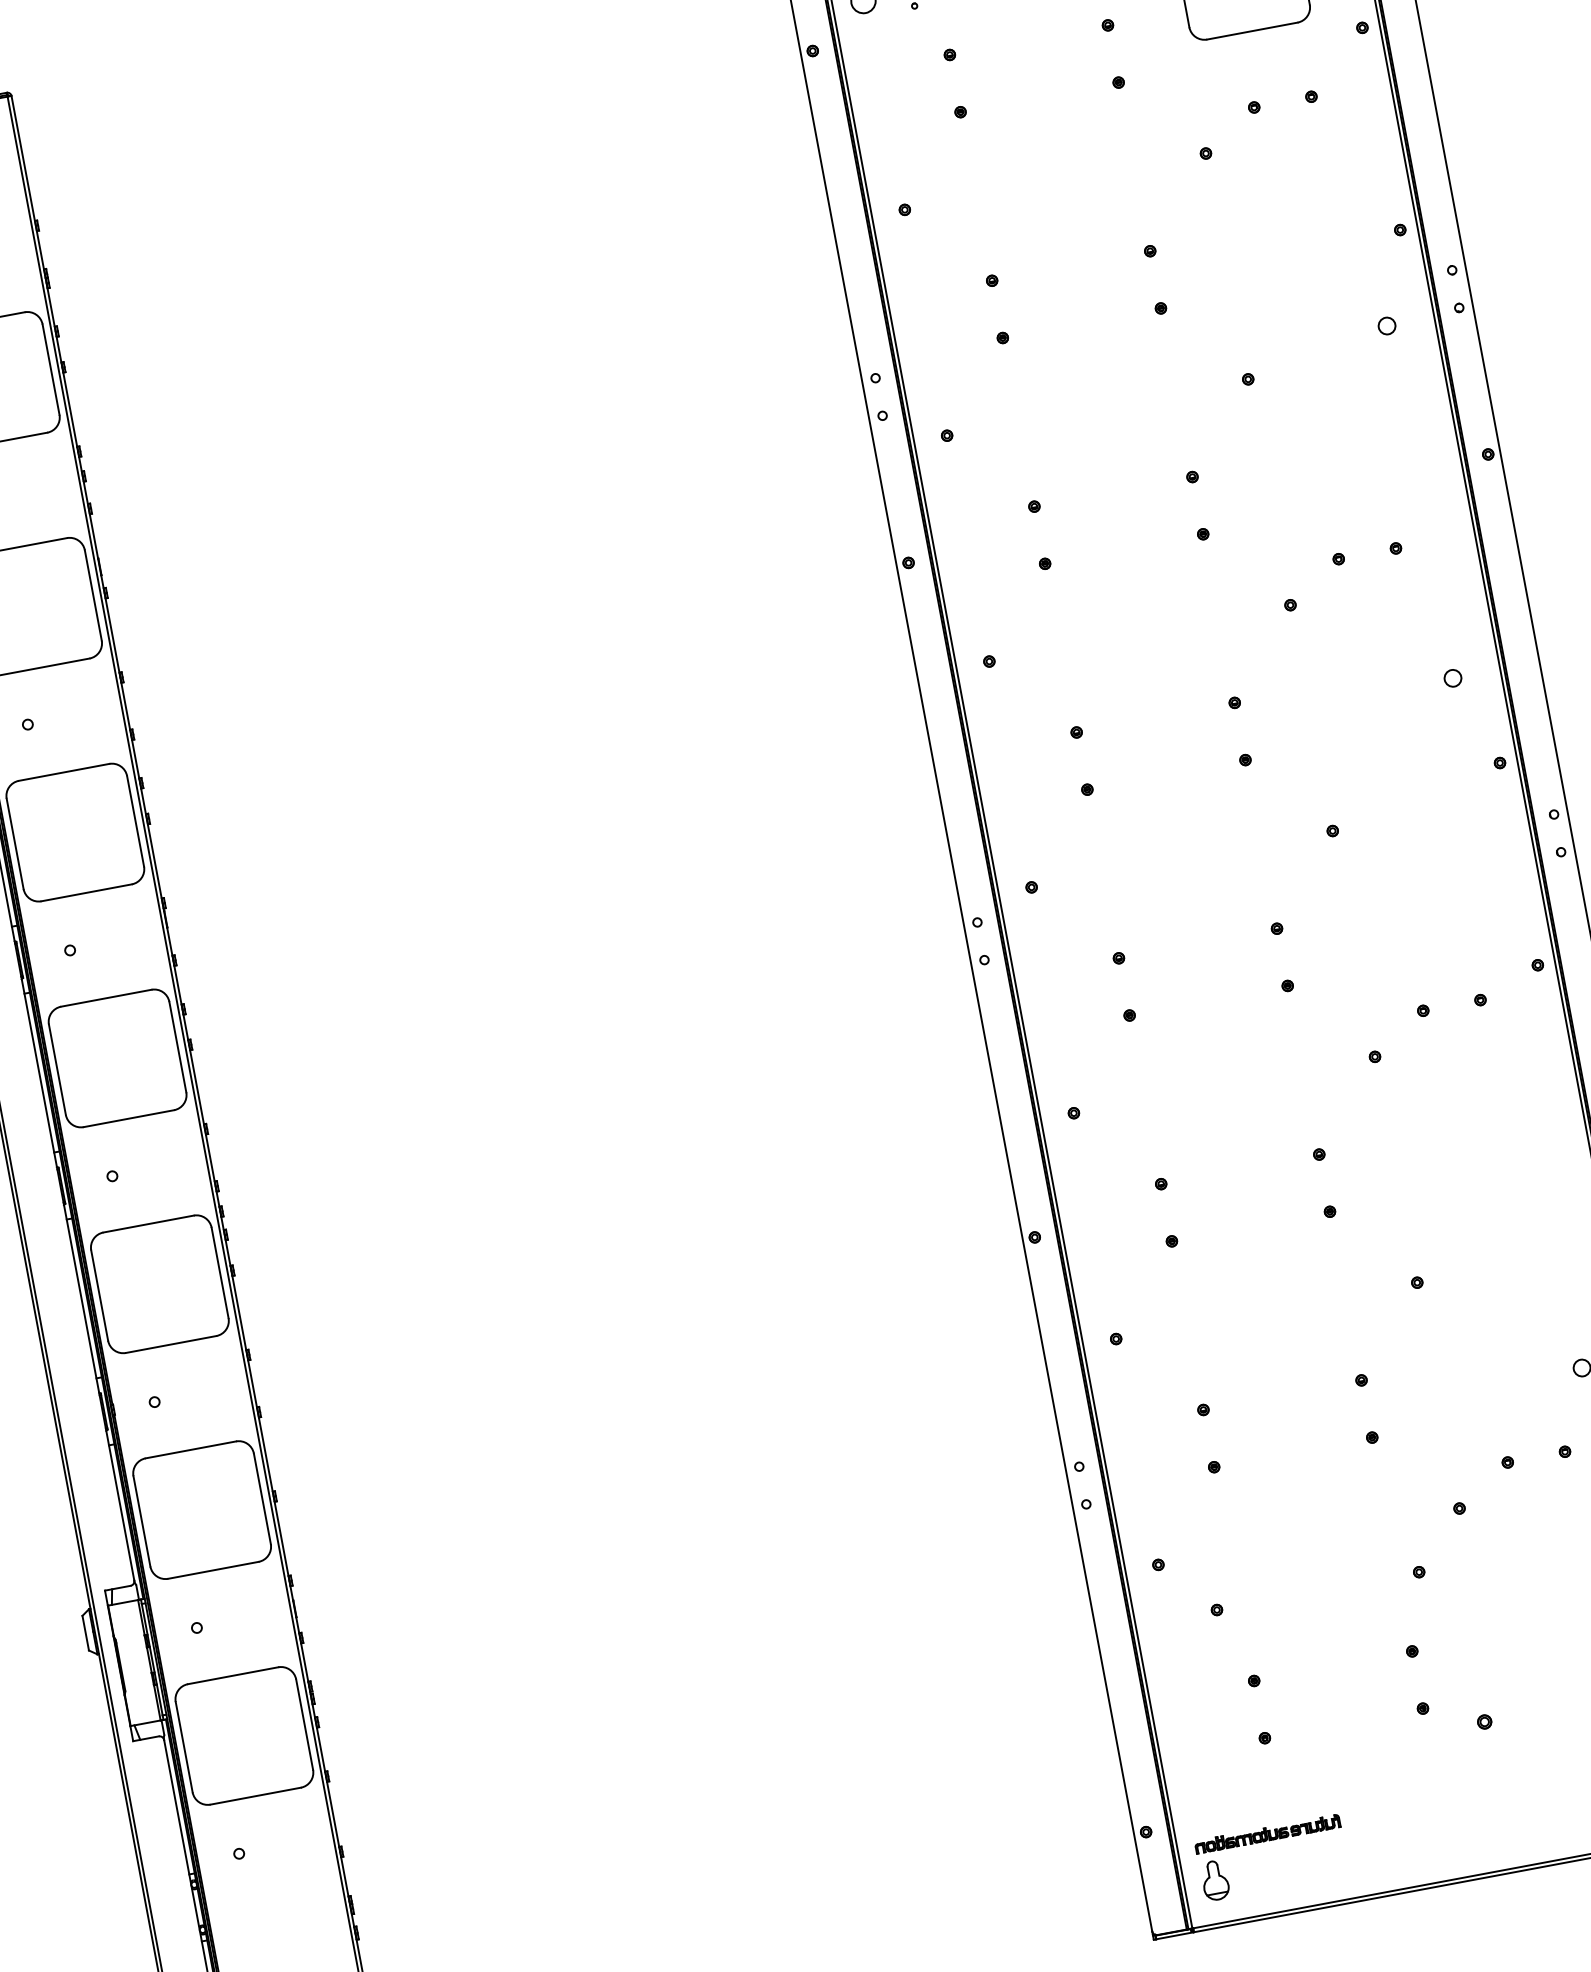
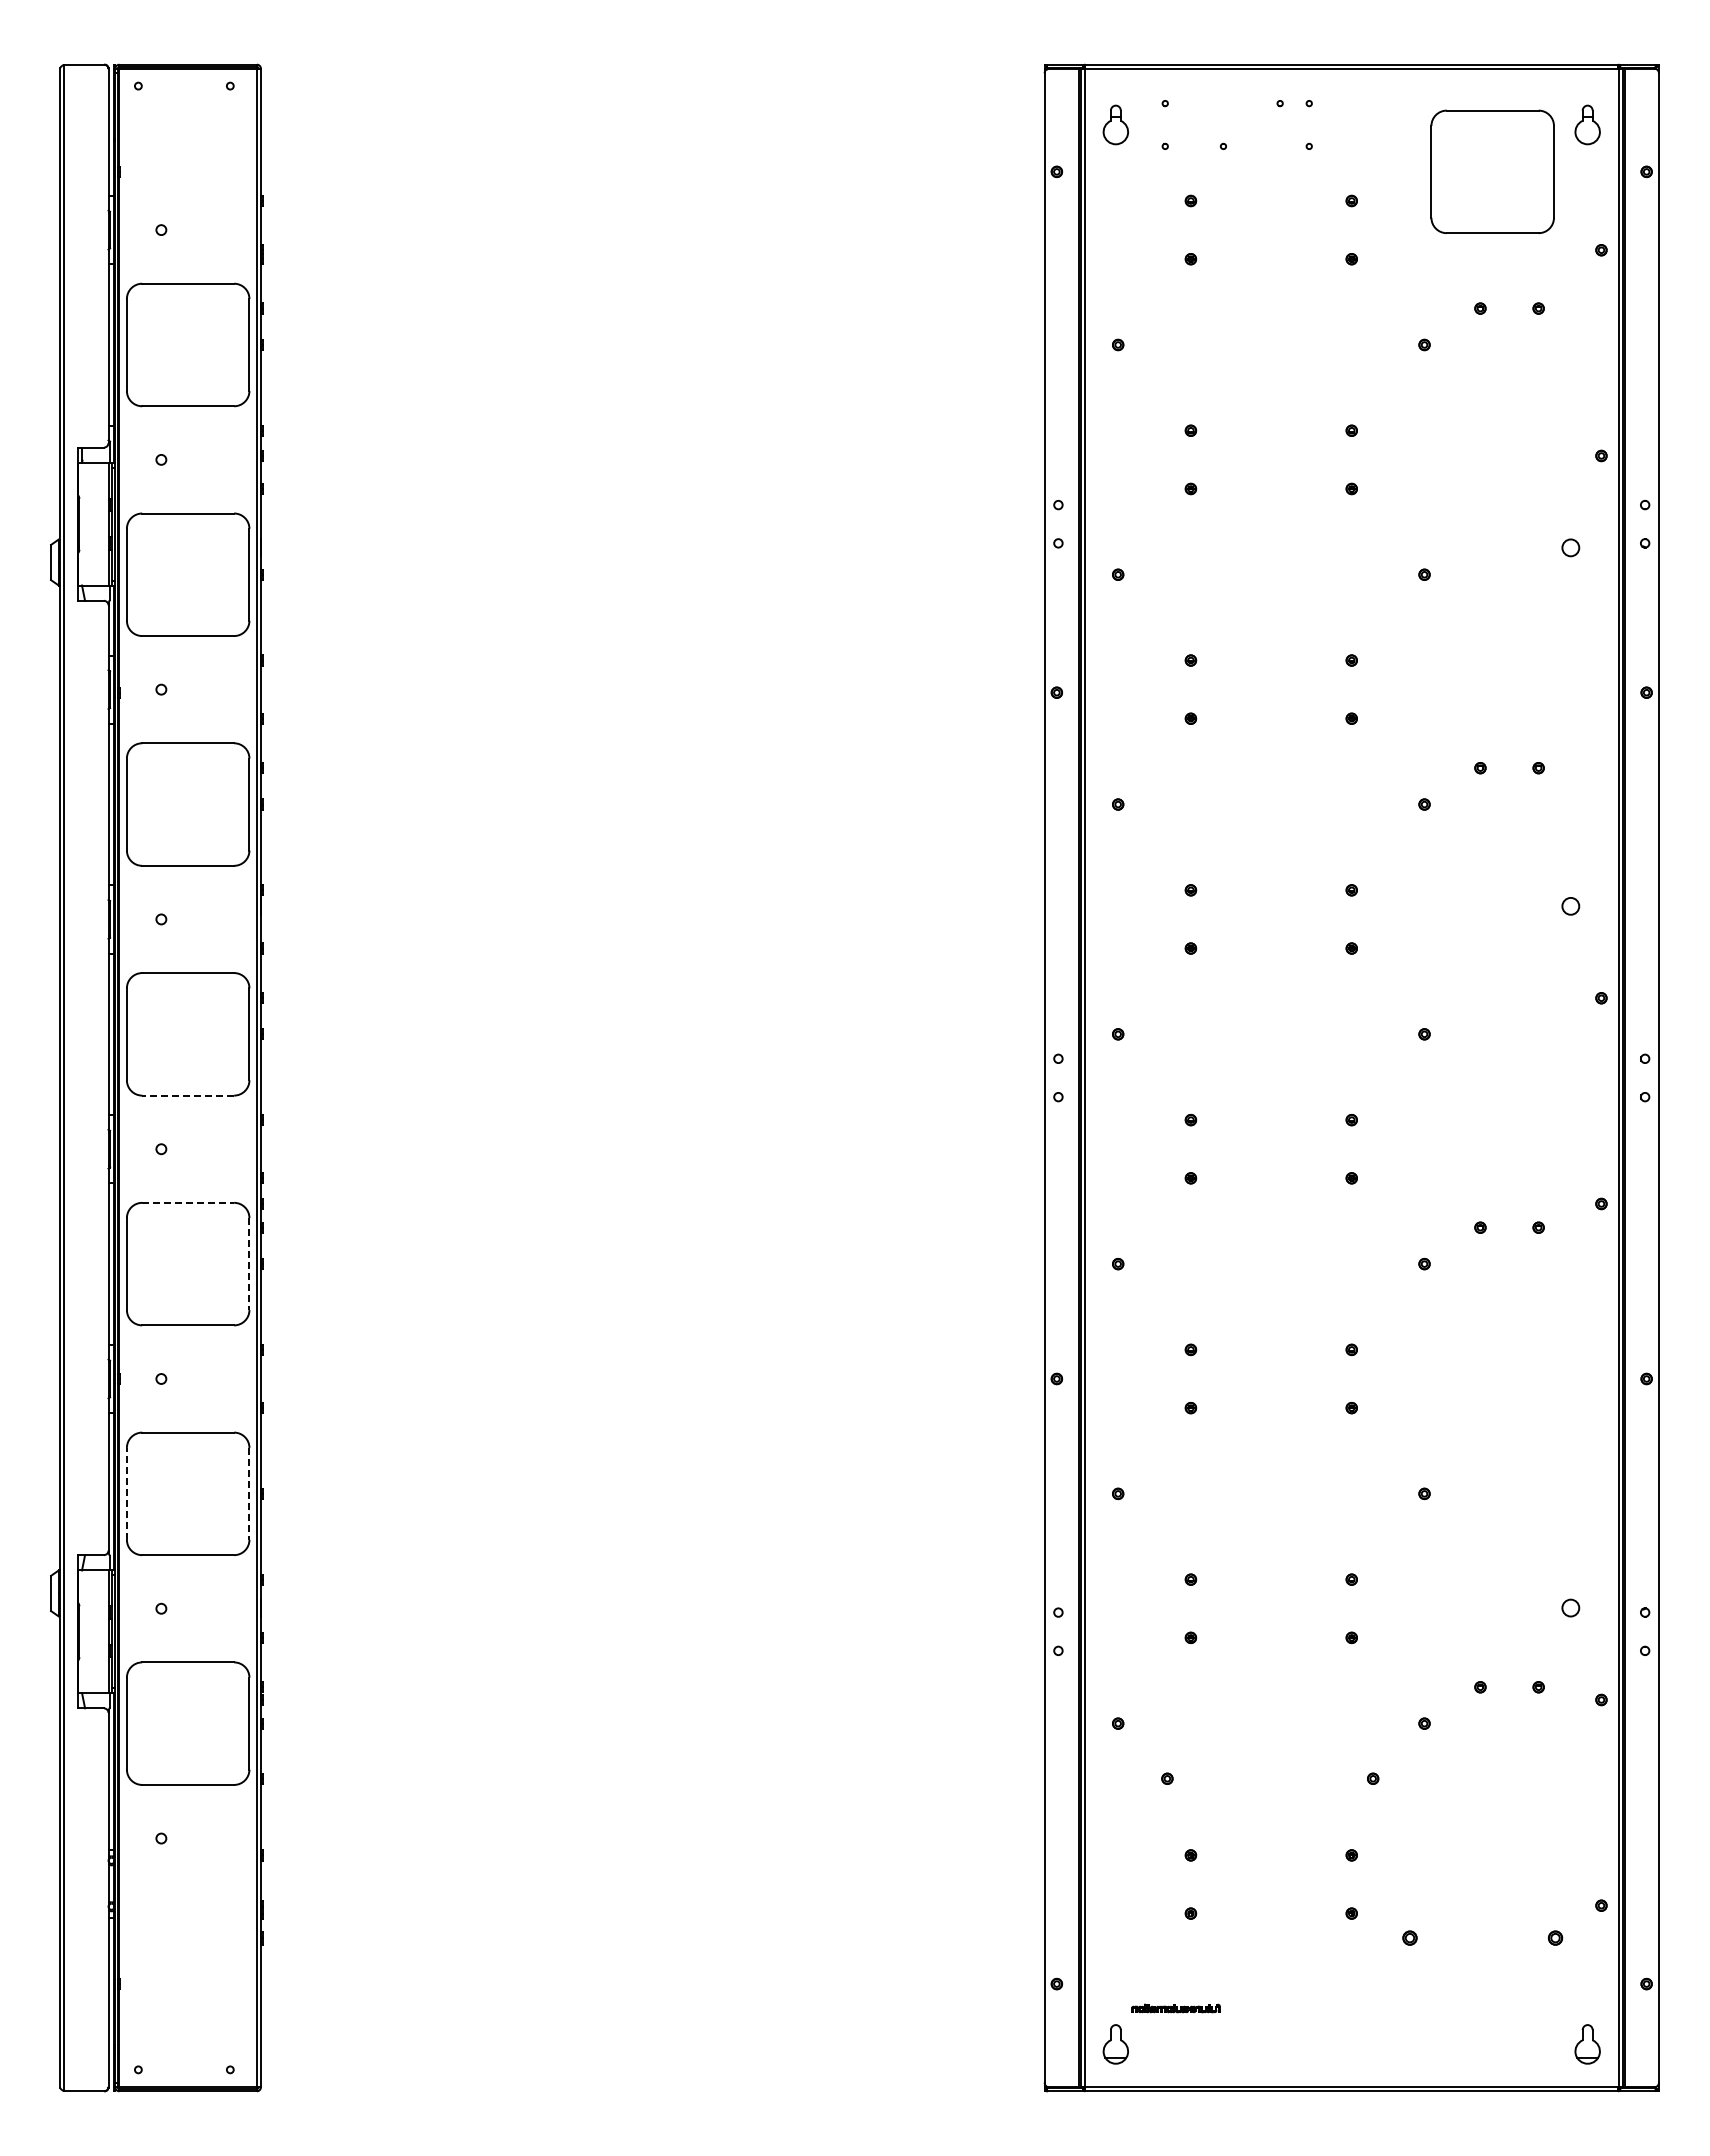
line: (129, 1118) -> (188, 1095), solid -> dashed
line: (148, 1223) -> (188, 1202), solid -> dashed
line: (220, 1273) -> (249, 1264), solid -> dashed
line: (262, 1498) -> (249, 1493), solid -> dashed
line: (141, 1521) -> (126, 1493), solid -> dashed
part: (1267, 1834) -> (1175, 2008), size x0.6

